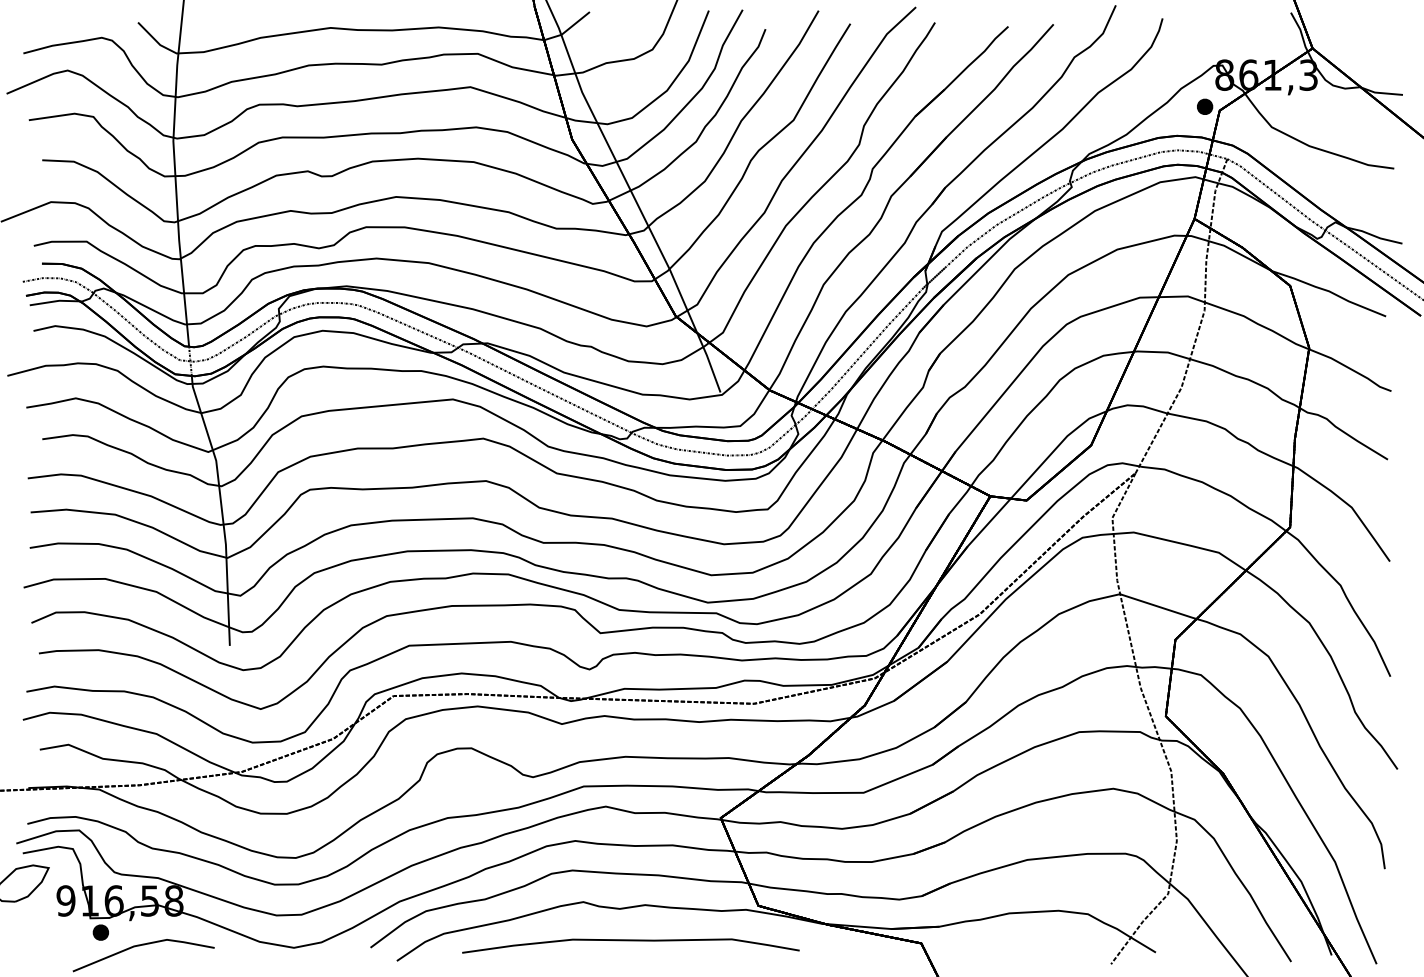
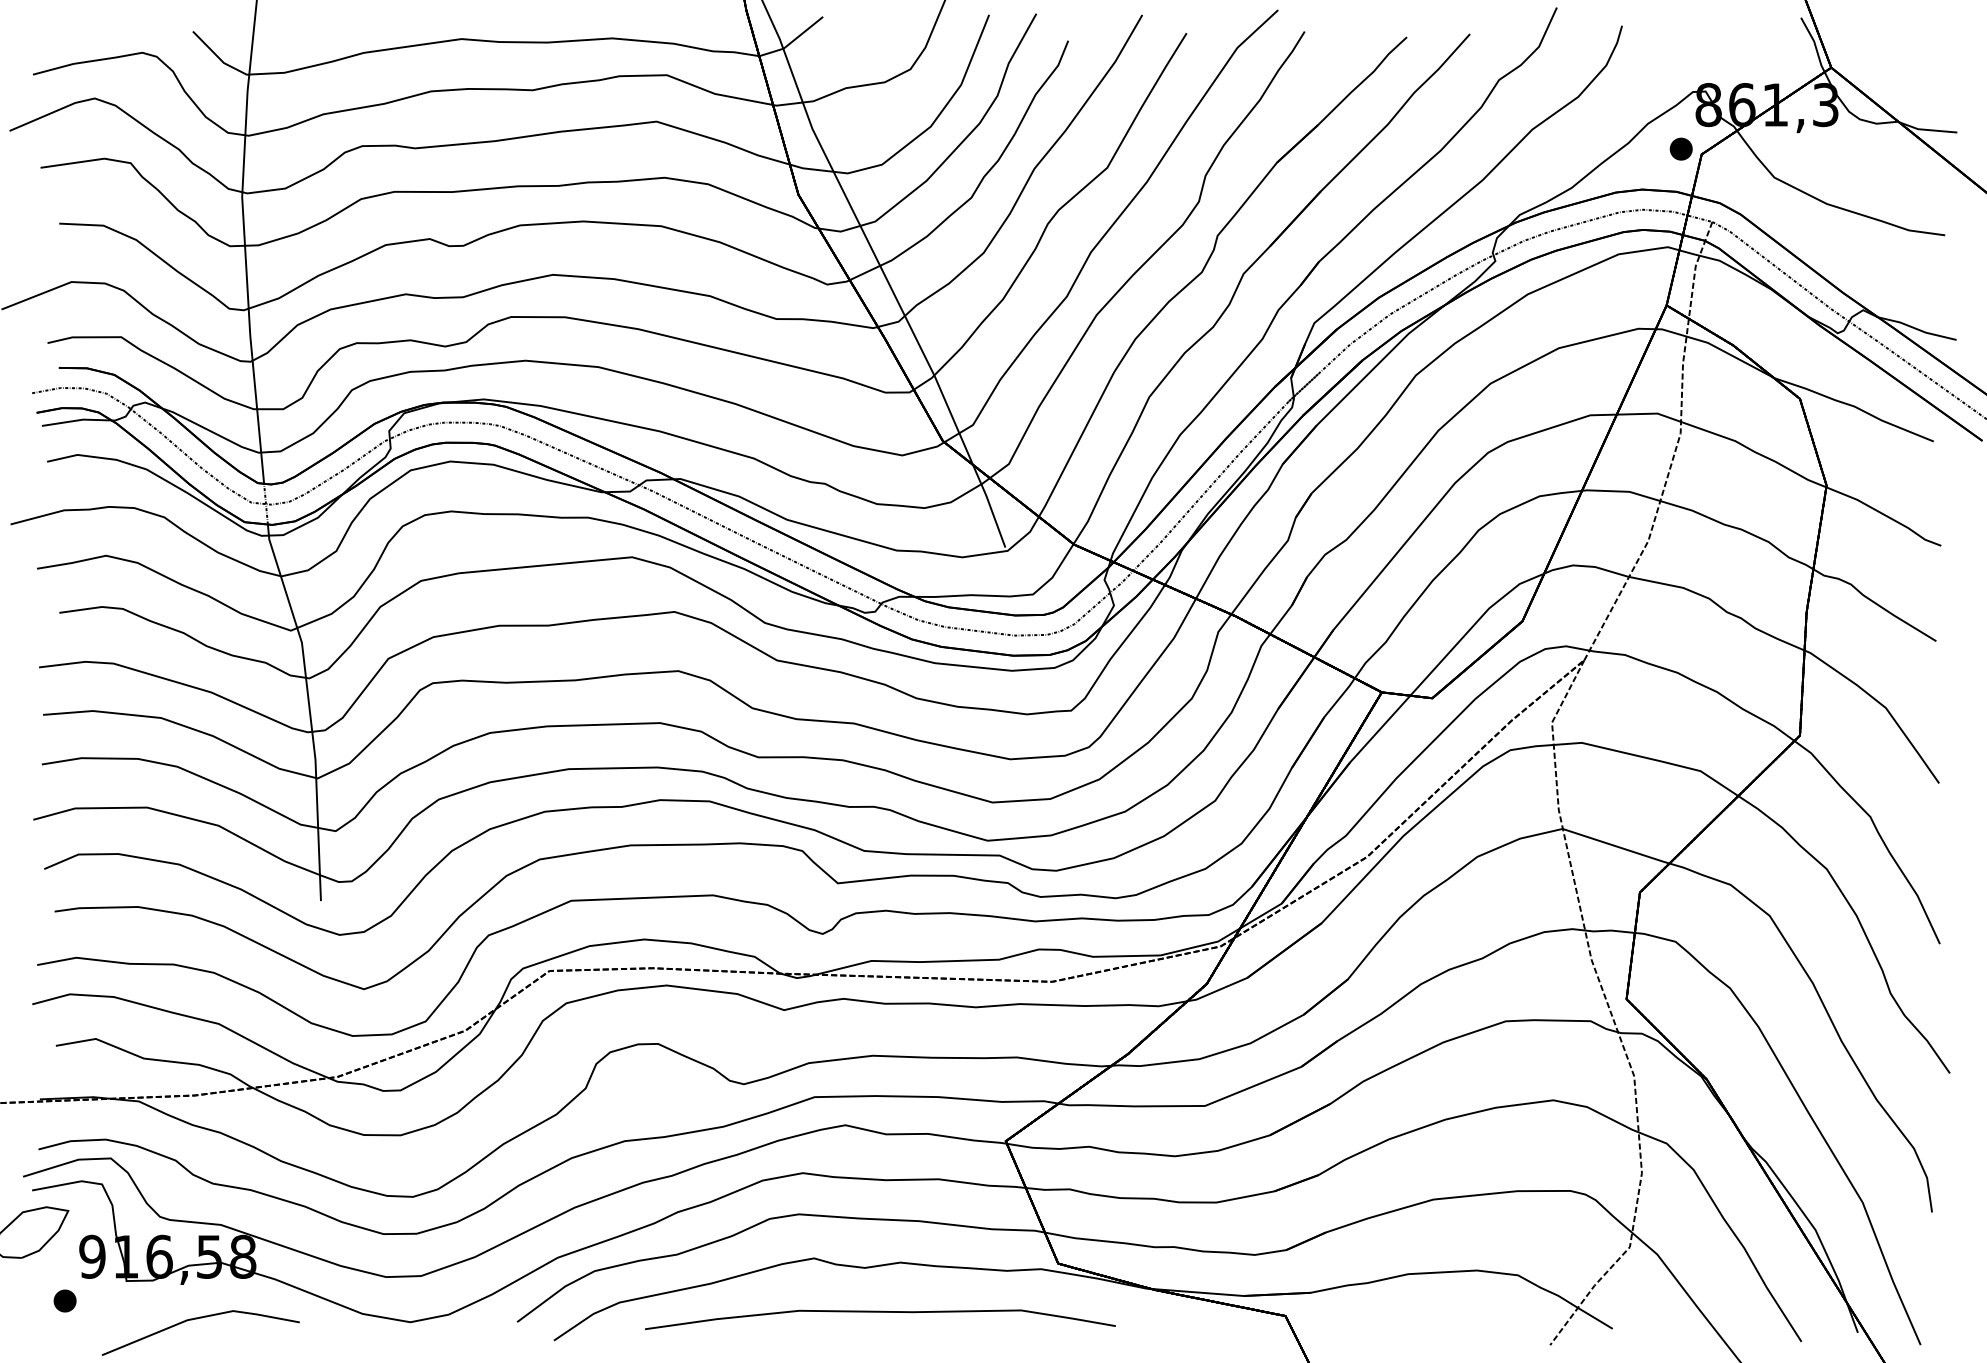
part: (100, 932) -> (64, 1300), moved

